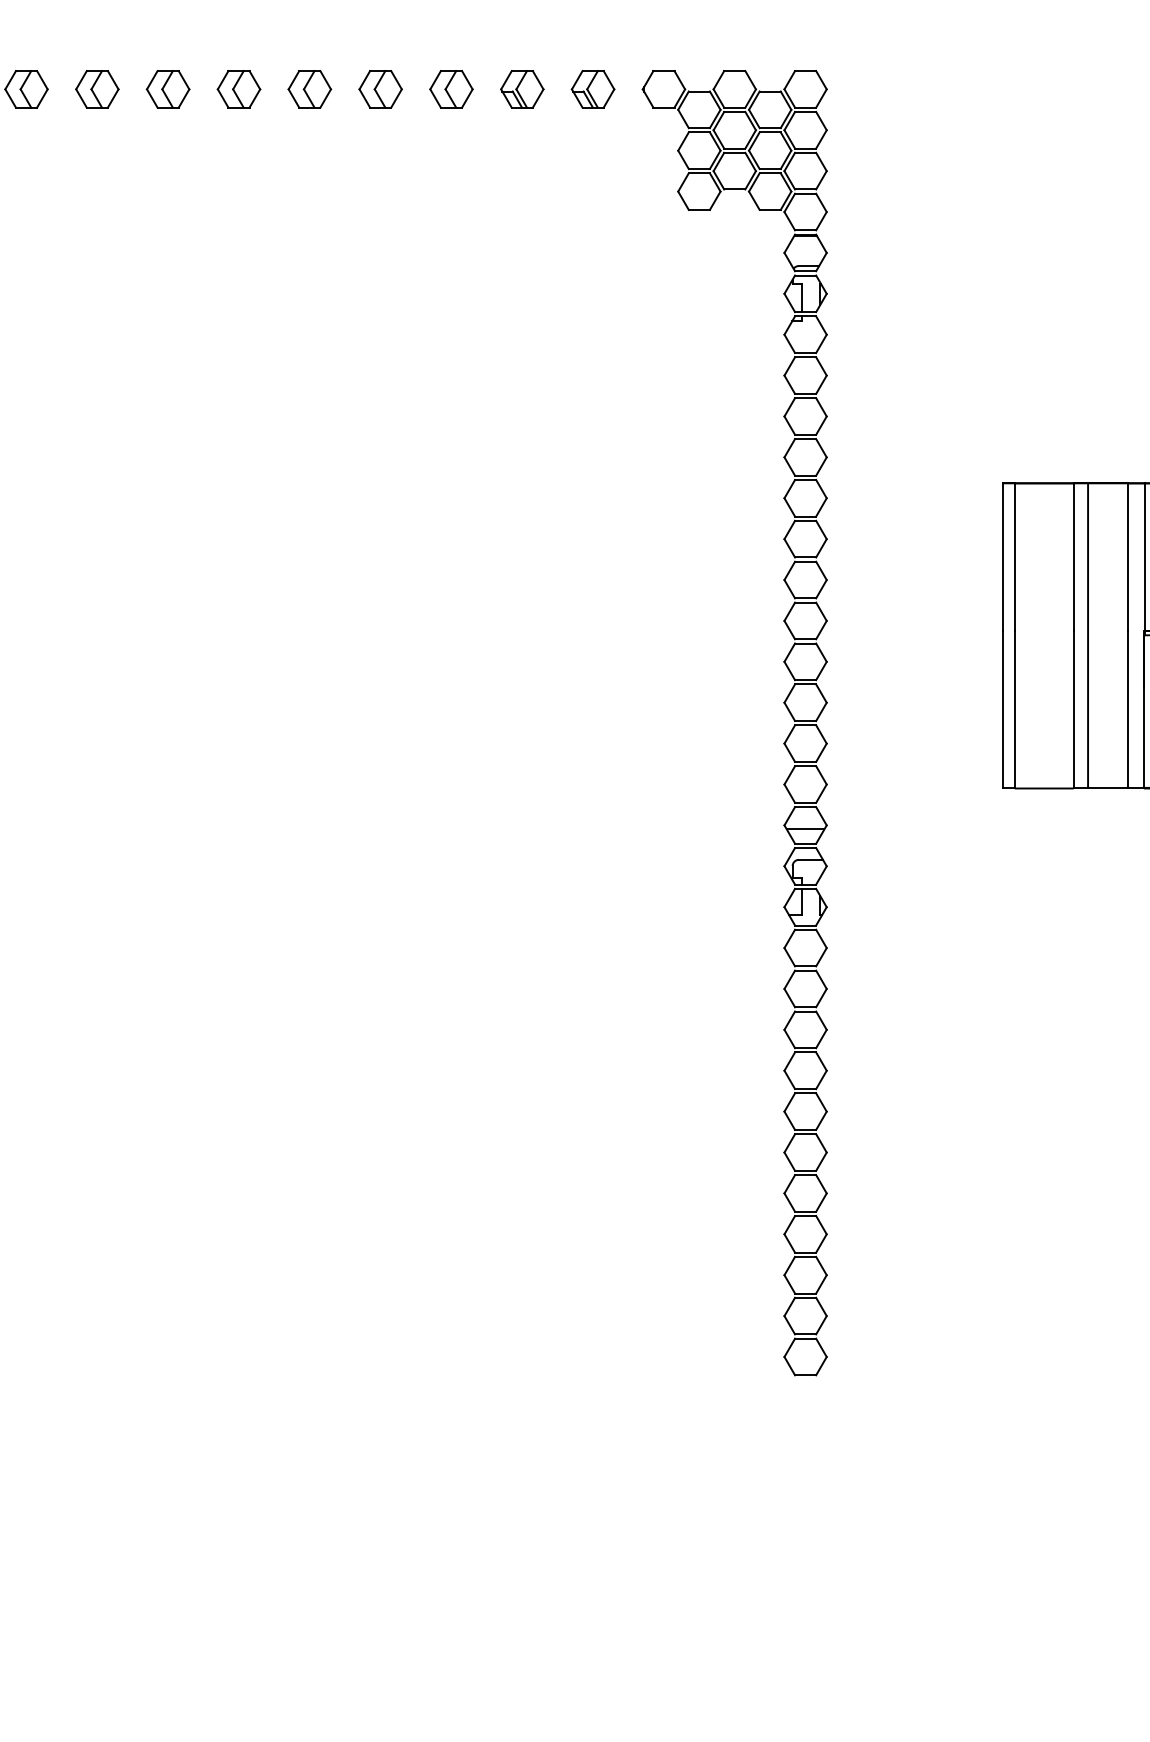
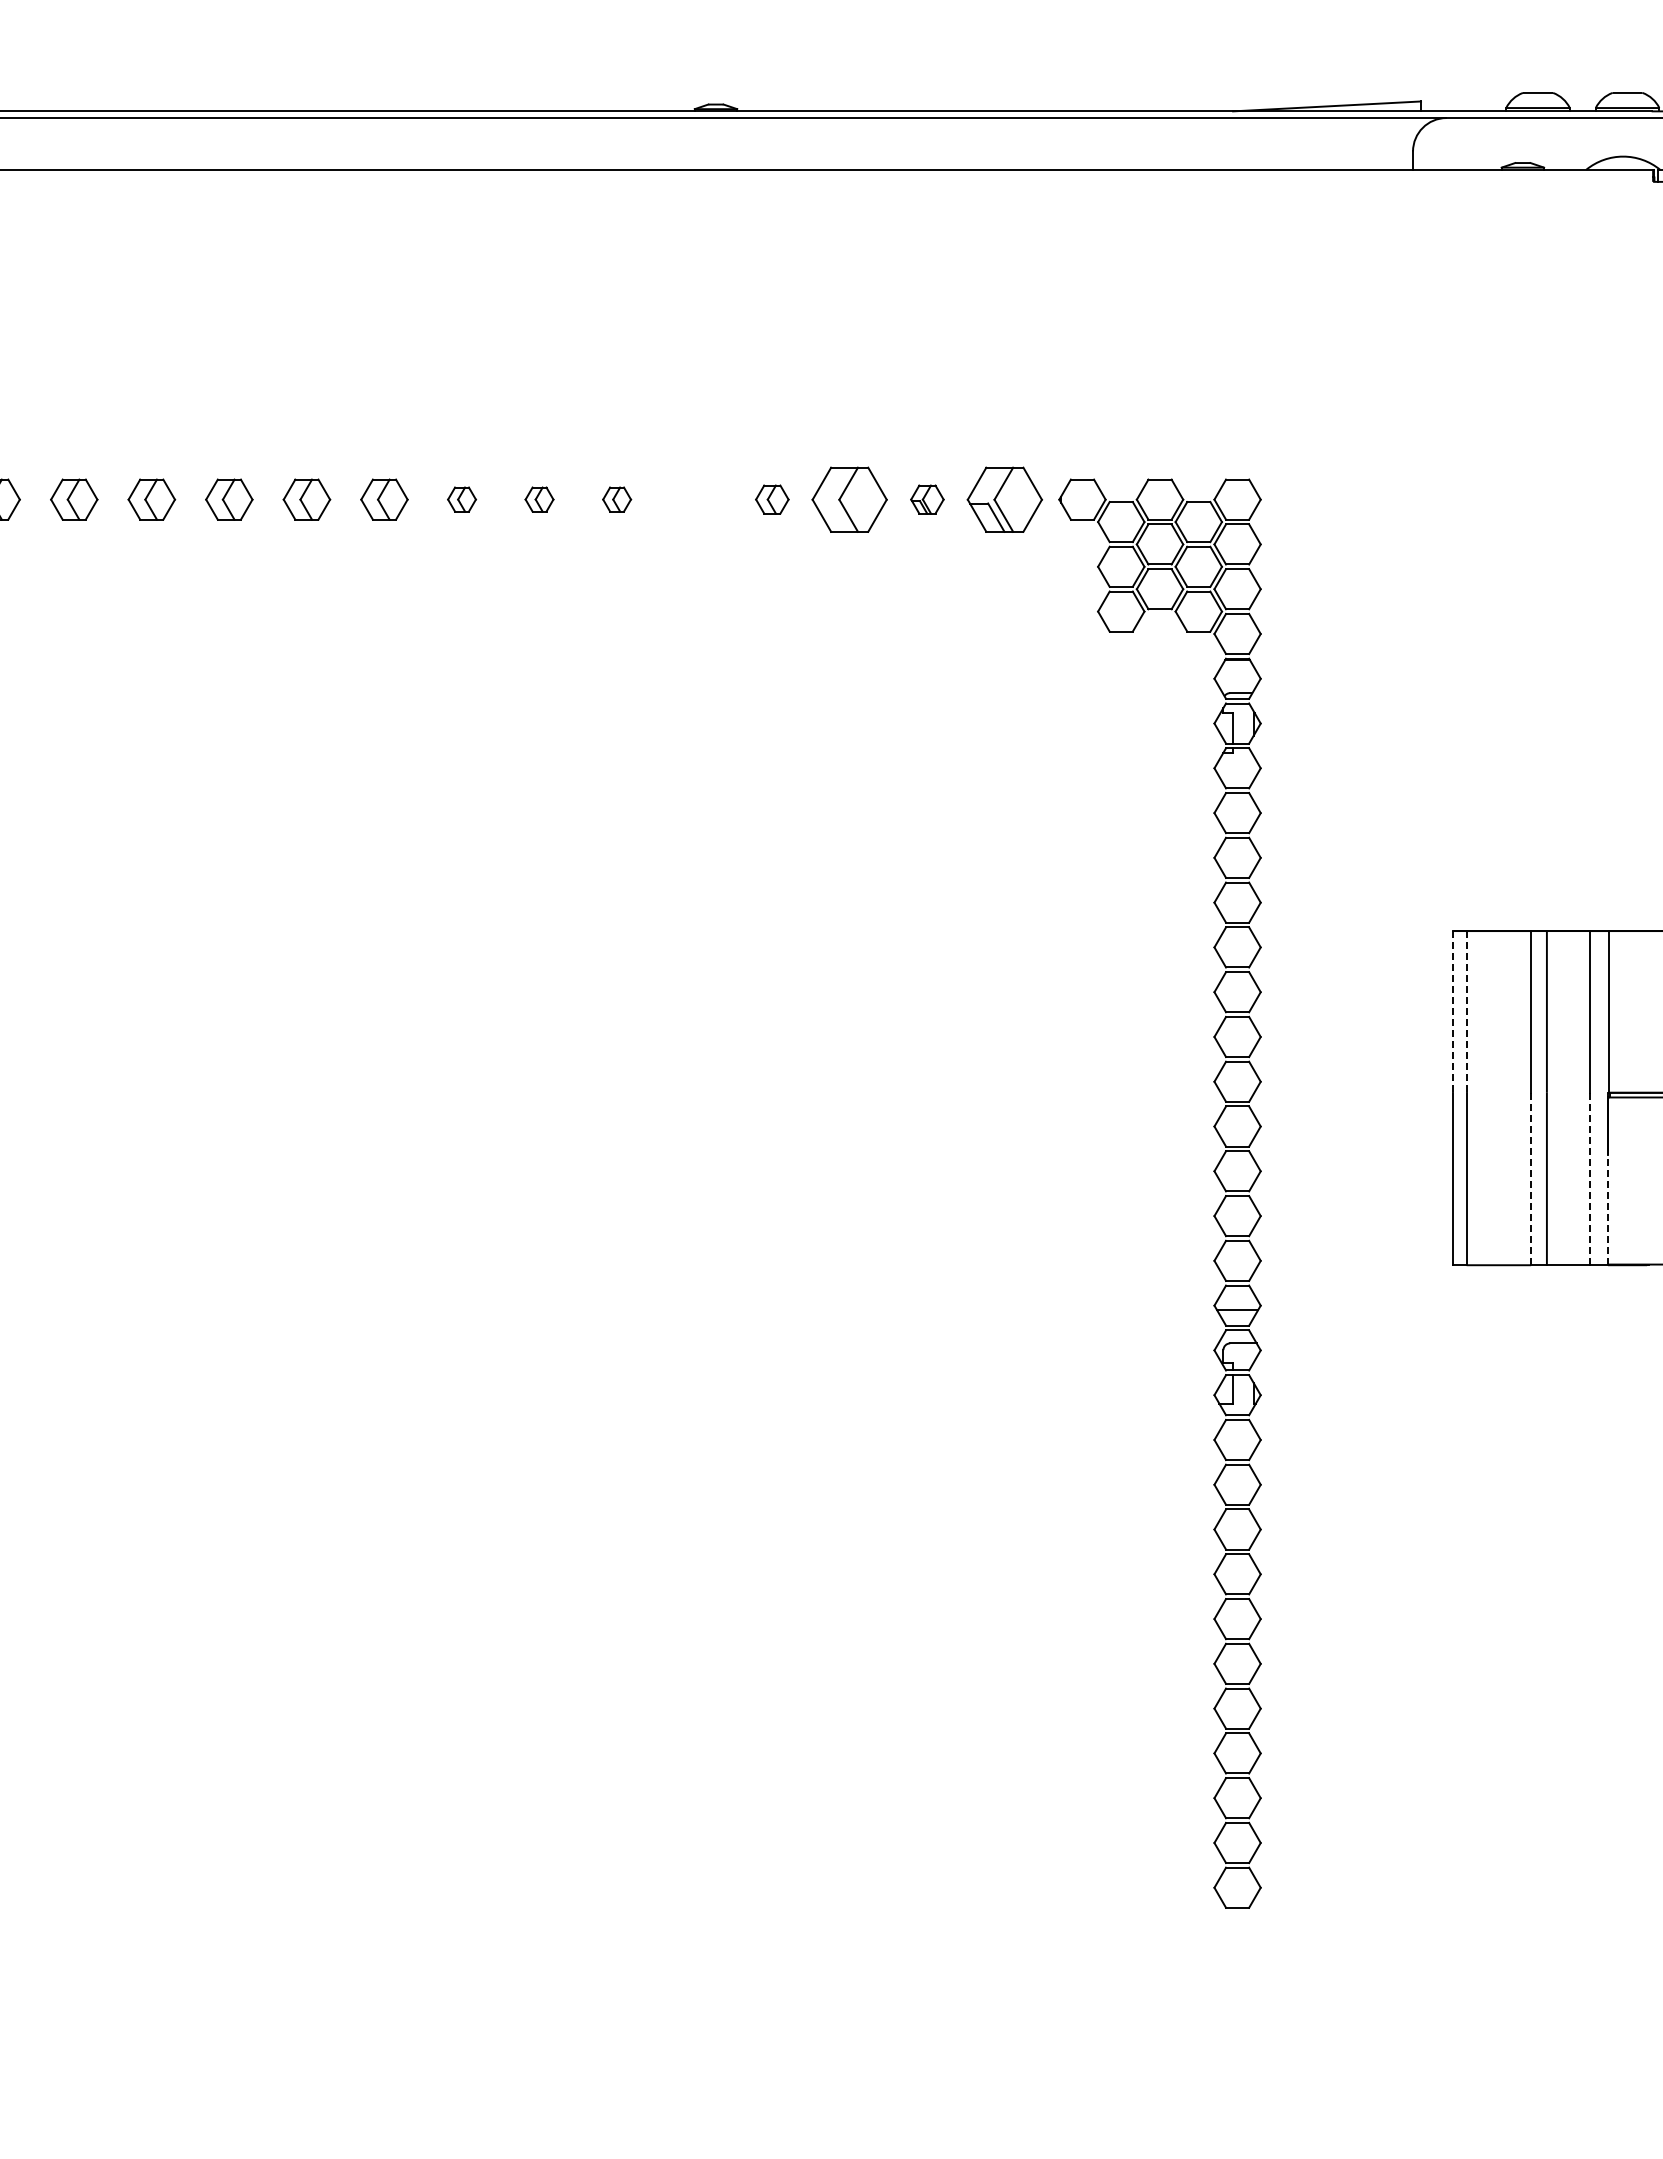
part: (96, 89) -> (461, 499), size x0.6
part: (168, 89) -> (539, 499), size x0.6
part: (238, 89) -> (616, 499), size x0.6
part: (309, 89) -> (694, 499), removed
part: (380, 89) -> (772, 499), size x0.7
part: (451, 89) -> (849, 499), size x1.6
part: (522, 89) -> (927, 499), size x0.7
part: (592, 89) -> (1004, 499), size x1.6
line: (1002, 556) -> (1453, 1011), solid -> dashed
line: (1014, 556) -> (1466, 1011), solid -> dashed
line: (1073, 710) -> (1531, 1179), solid -> dashed
line: (1127, 710) -> (1590, 1179), solid -> dashed
line: (1143, 734) -> (1607, 1206), solid -> dashed

